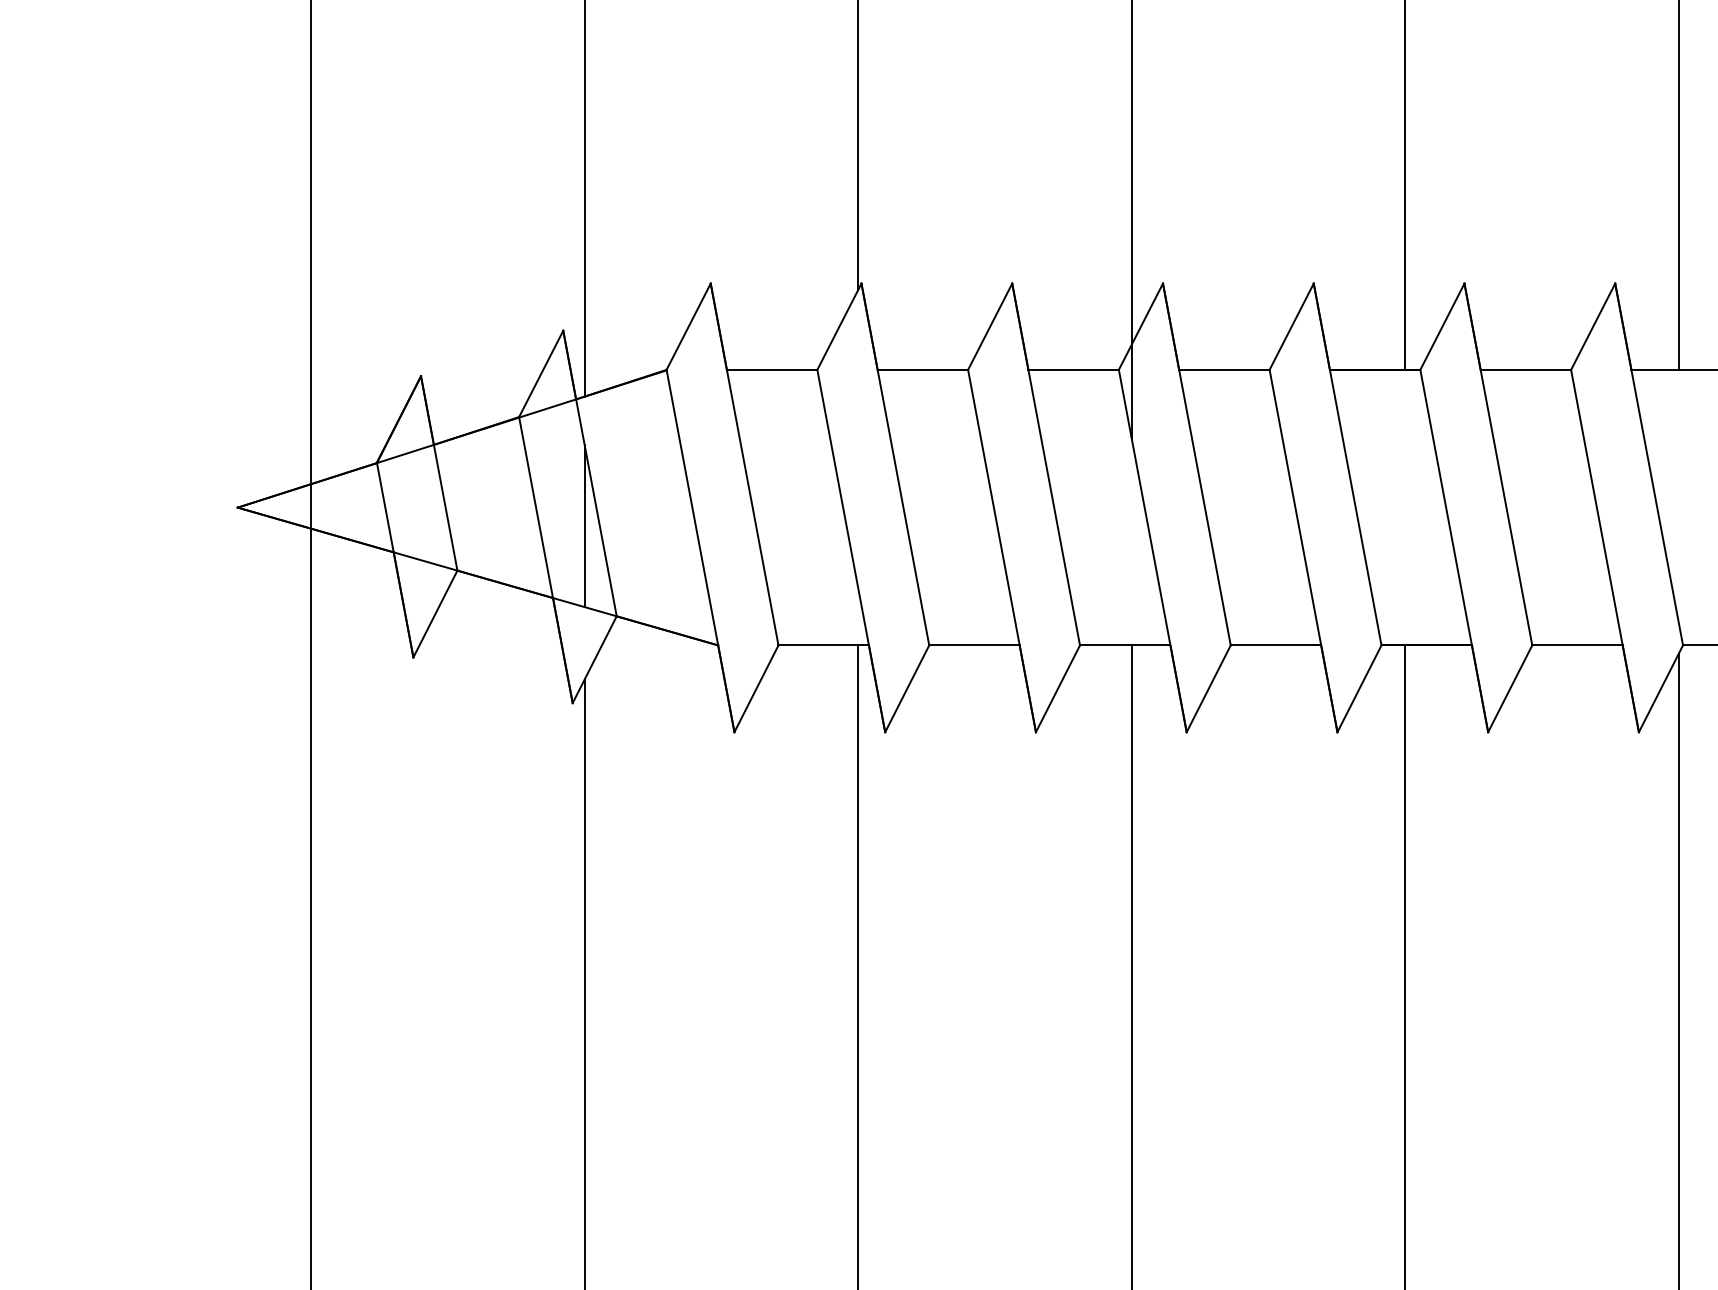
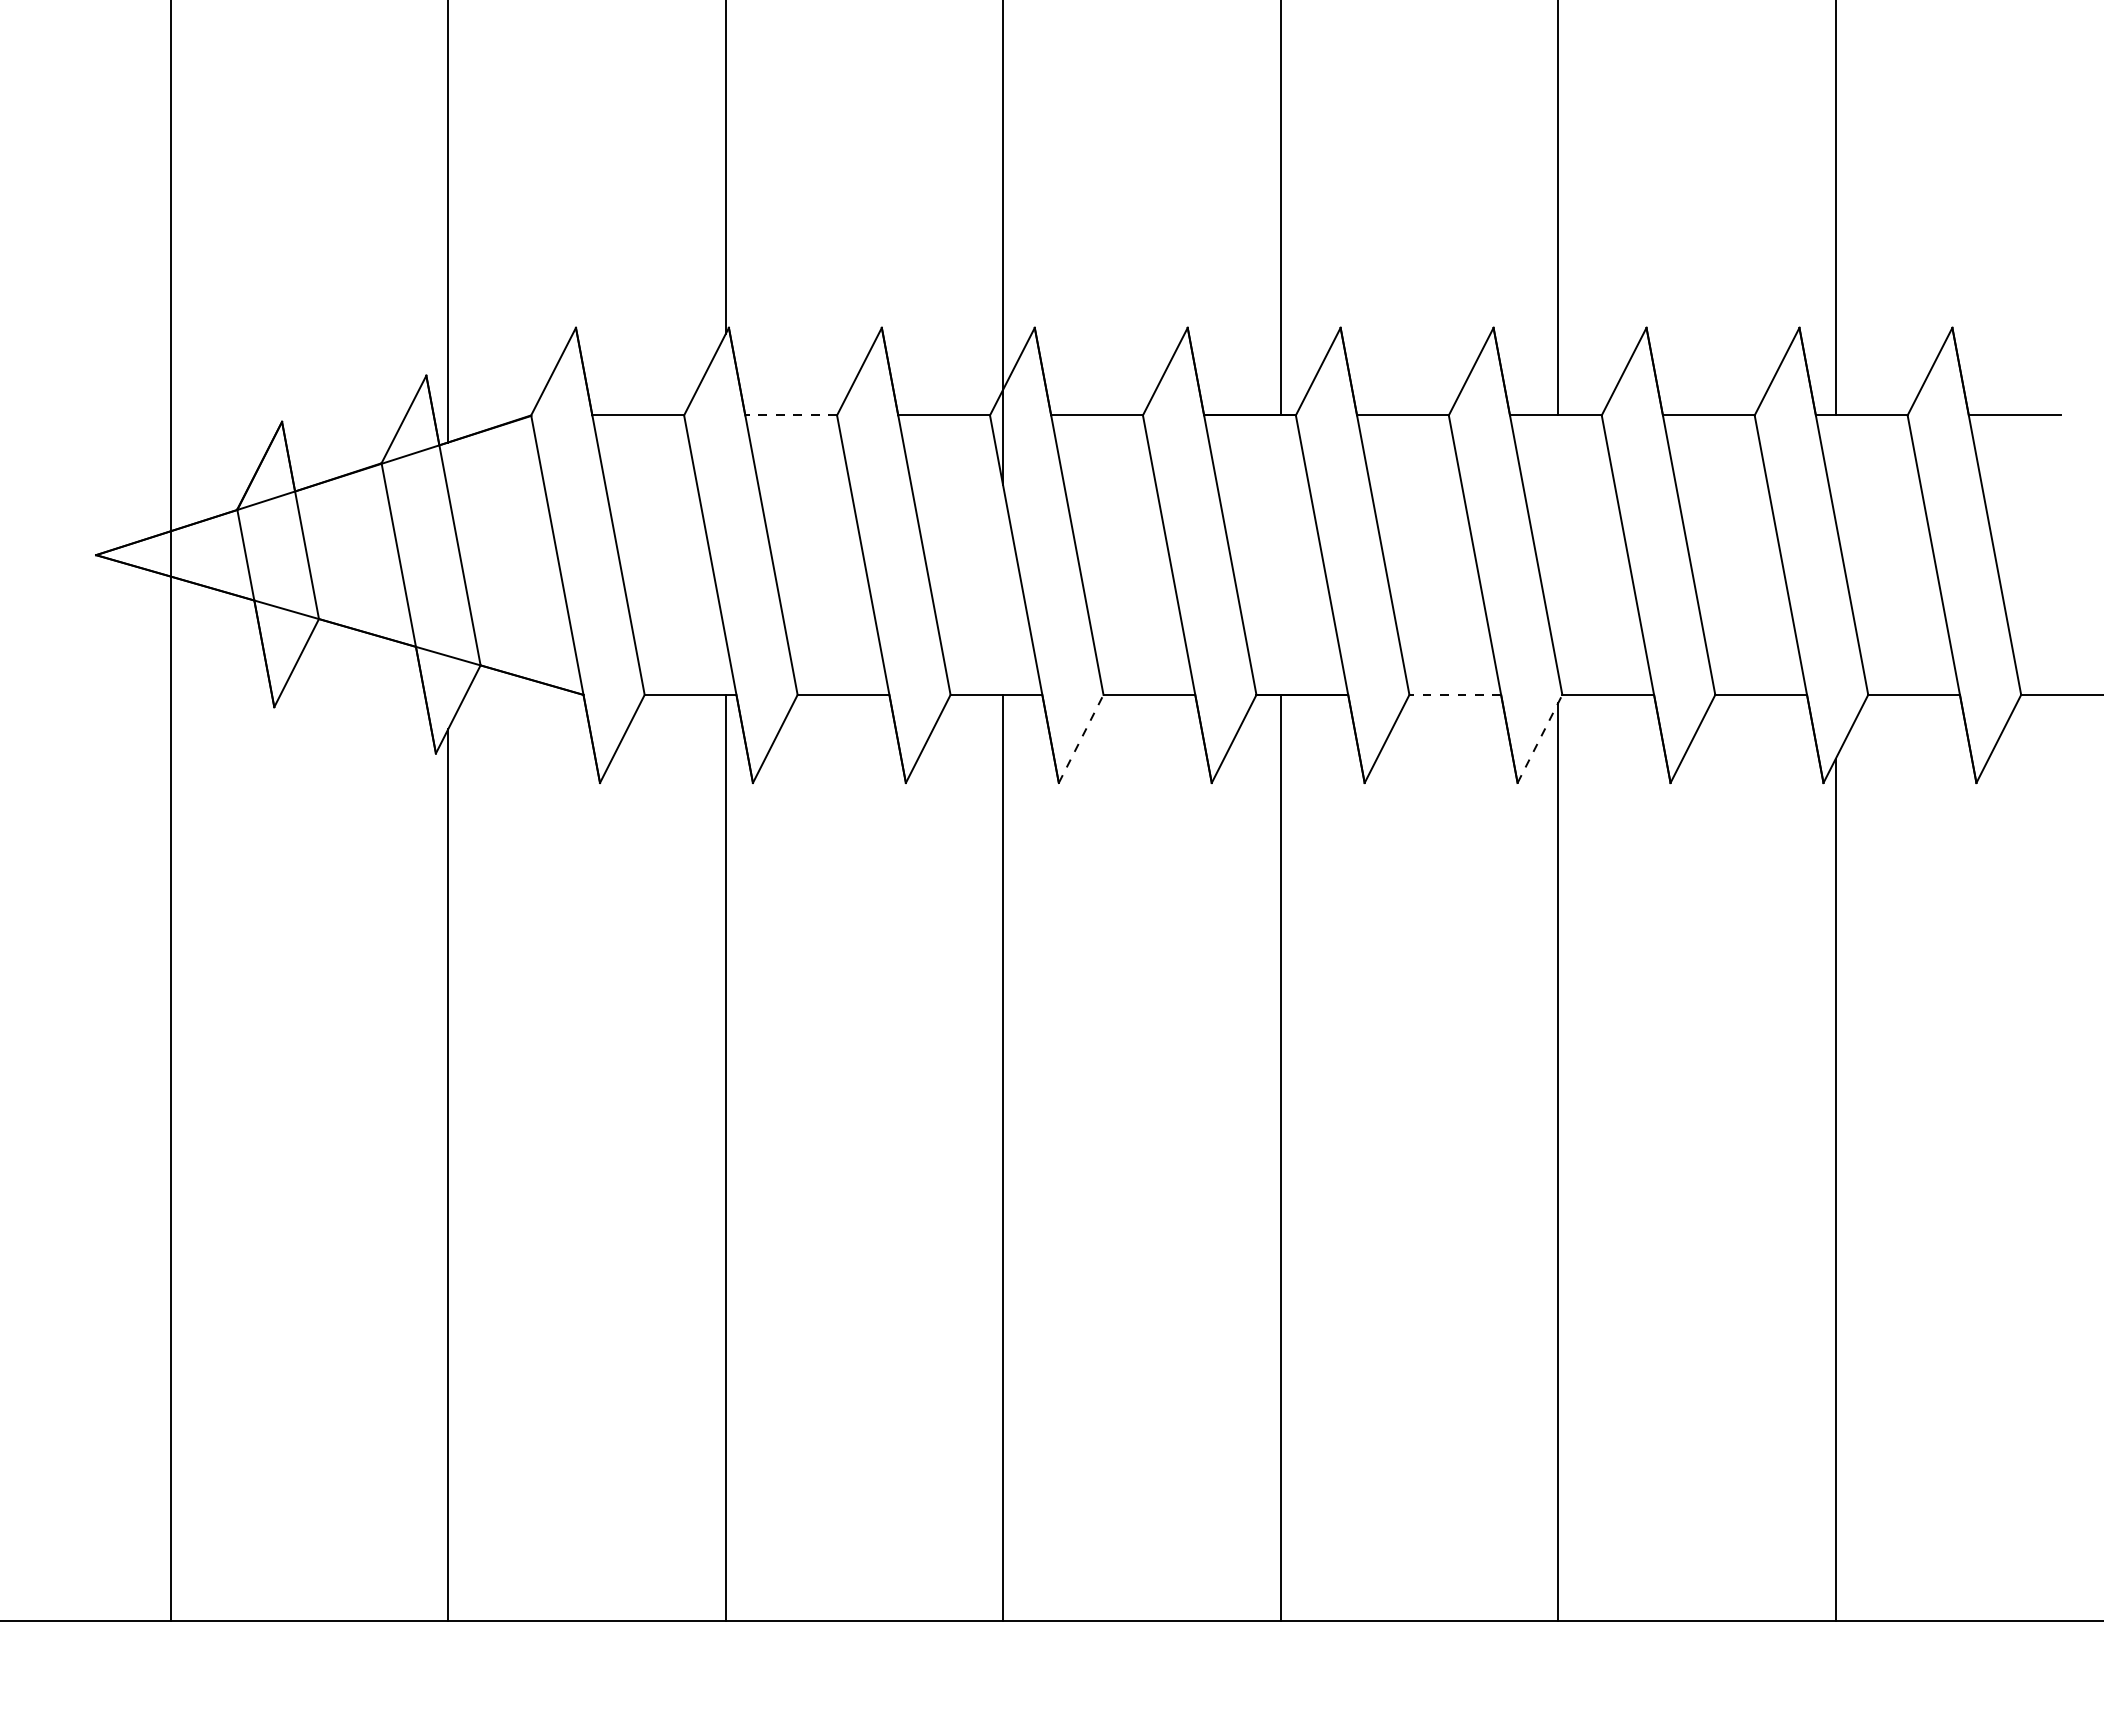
line: (923, 369) -> (791, 415), solid -> dashed
line: (585, 526) -> (448, 574), removed
line: (1577, 644) -> (1455, 694), solid -> dashed
line: (1209, 688) -> (1081, 738), solid -> dashed
line: (1661, 688) -> (1540, 738), solid -> dashed

